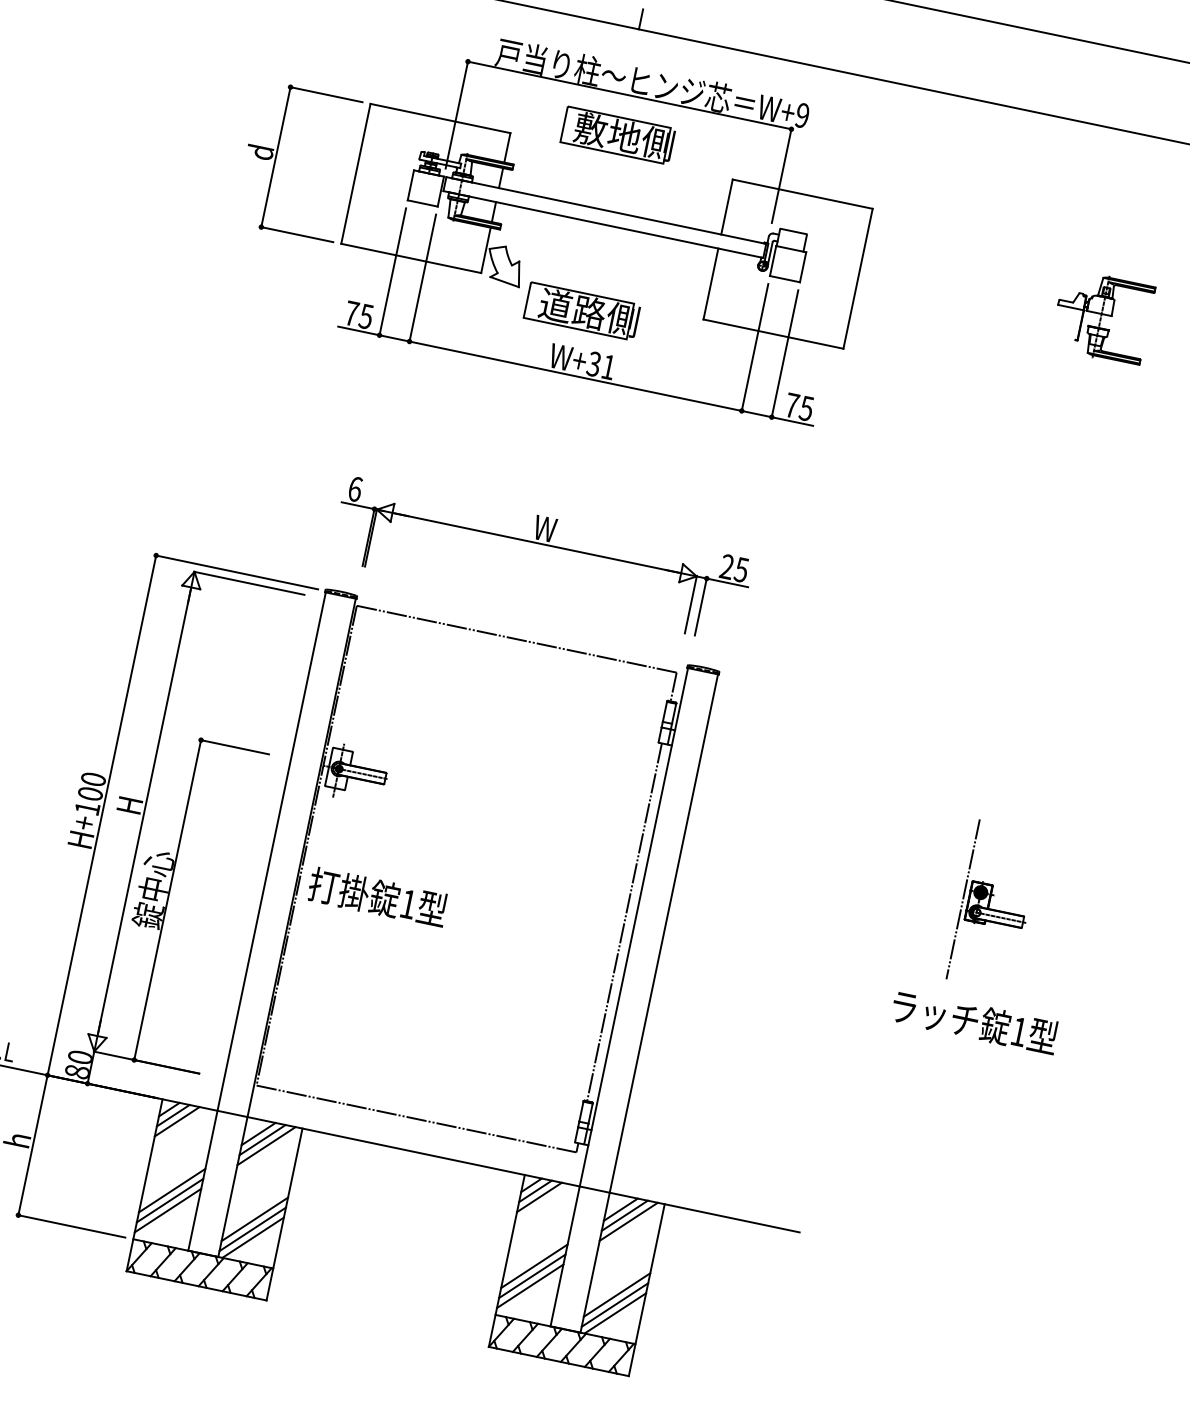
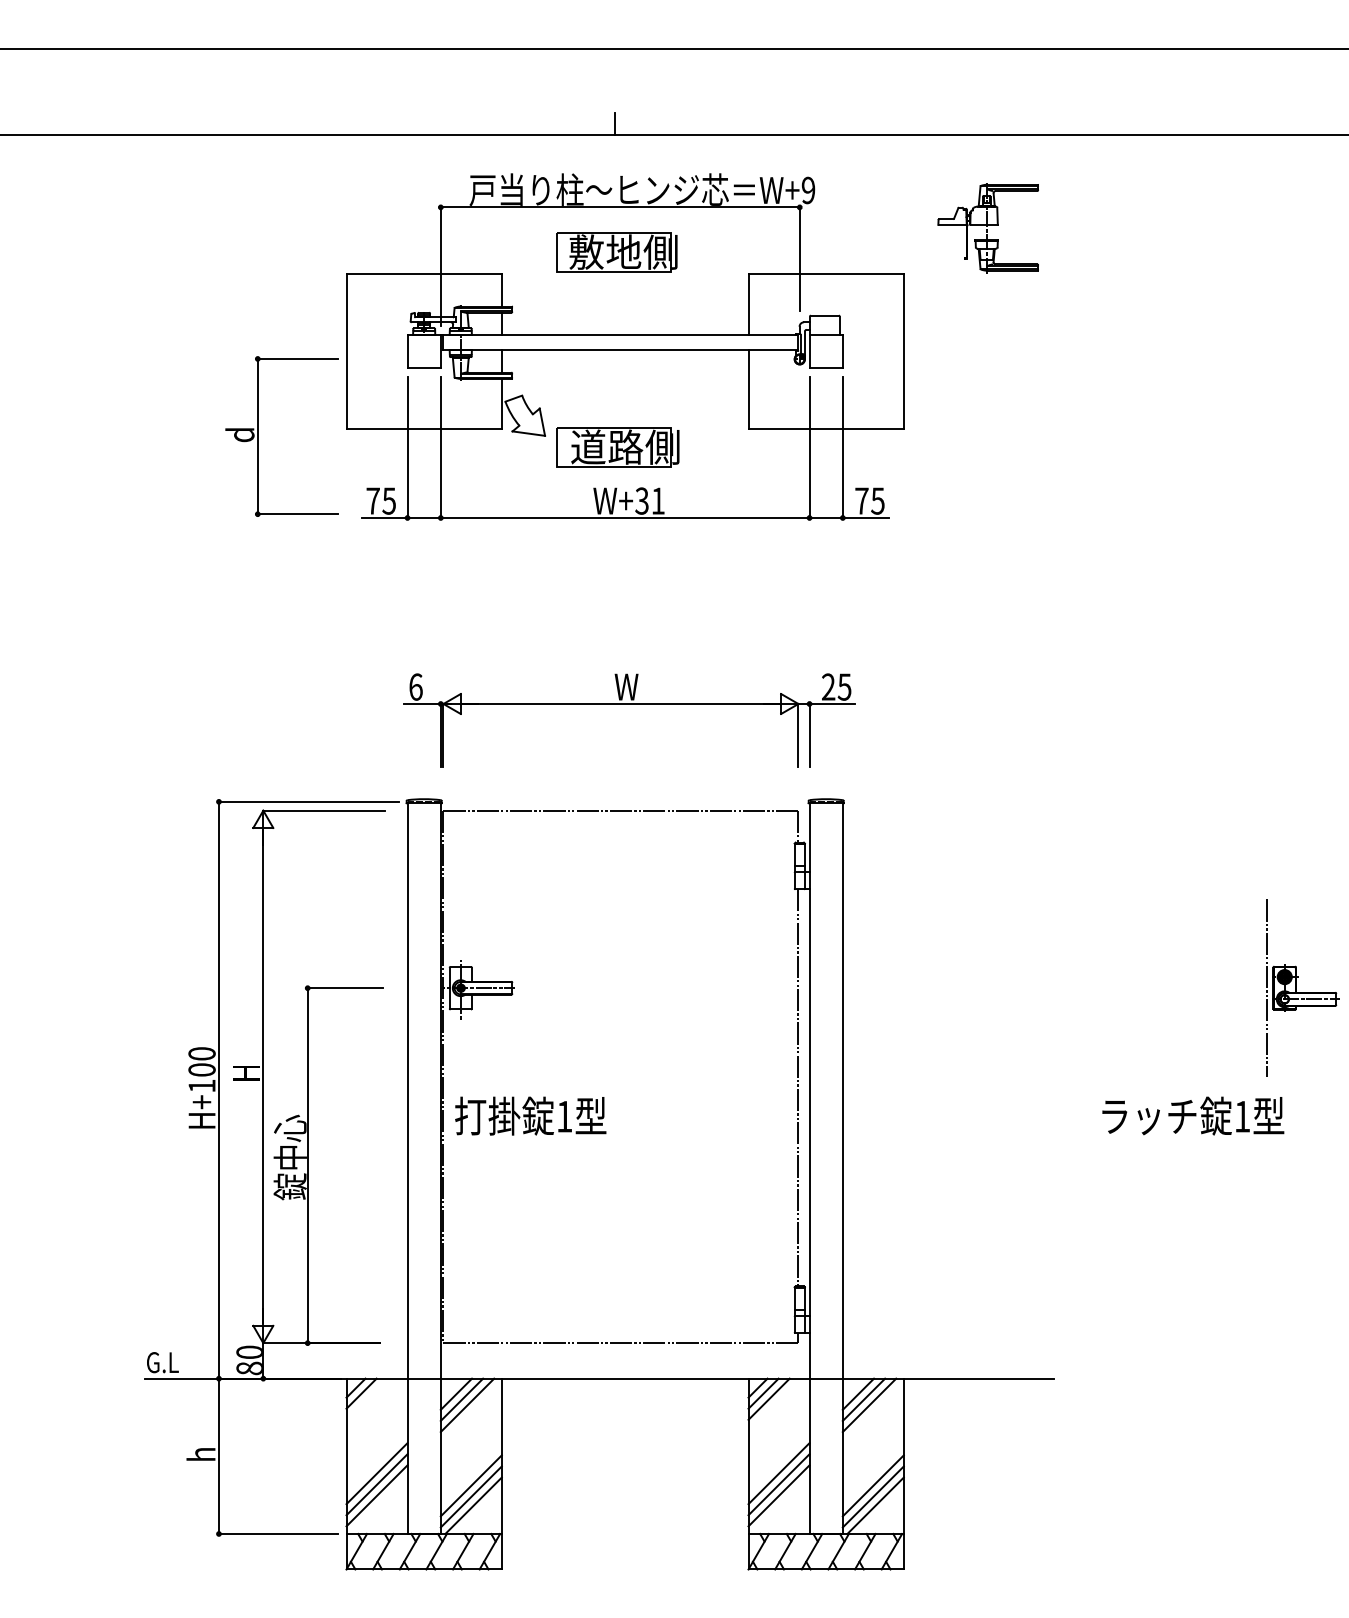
part: (276, 157) -> (258, 436), moved
part: (1101, 317) -> (987, 228), moved
part: (994, 905) -> (1302, 987), moved
line: (176, 1120) -> (366, 1398), removed

